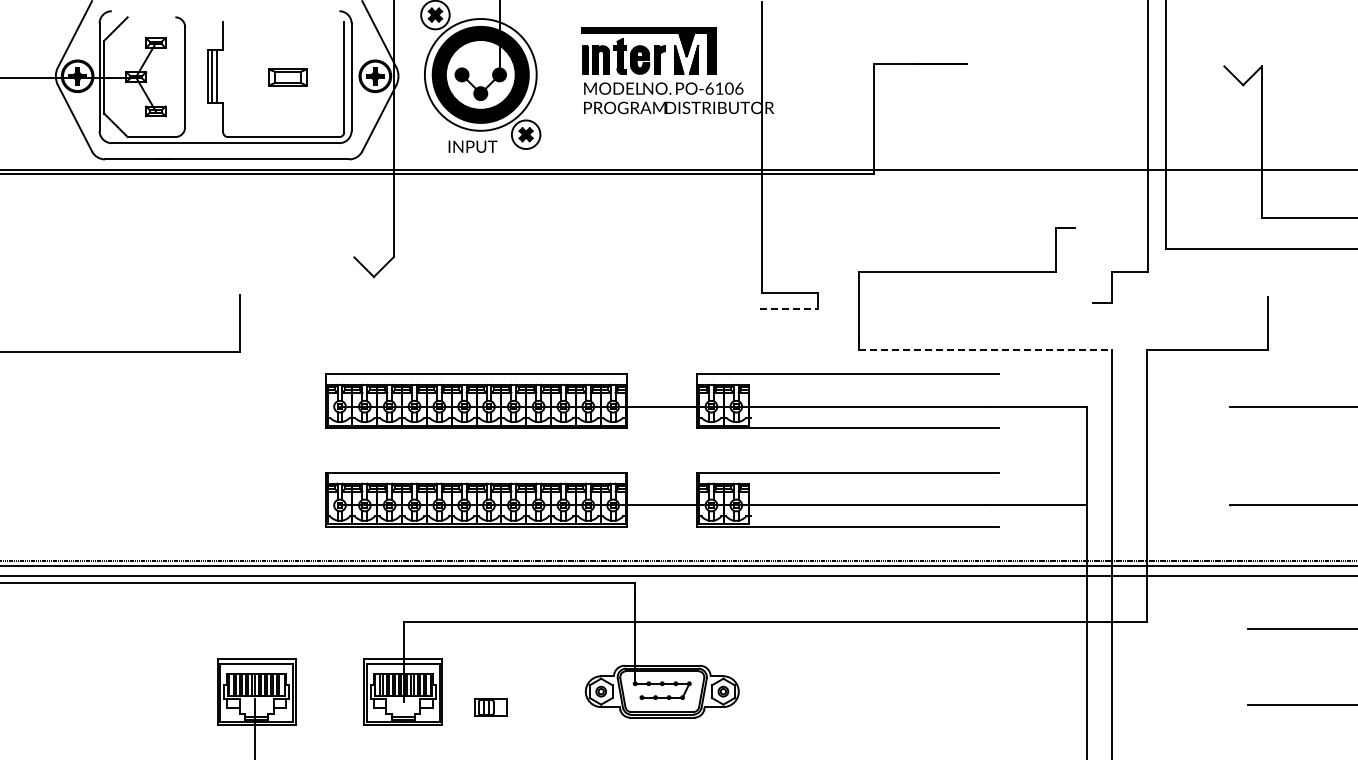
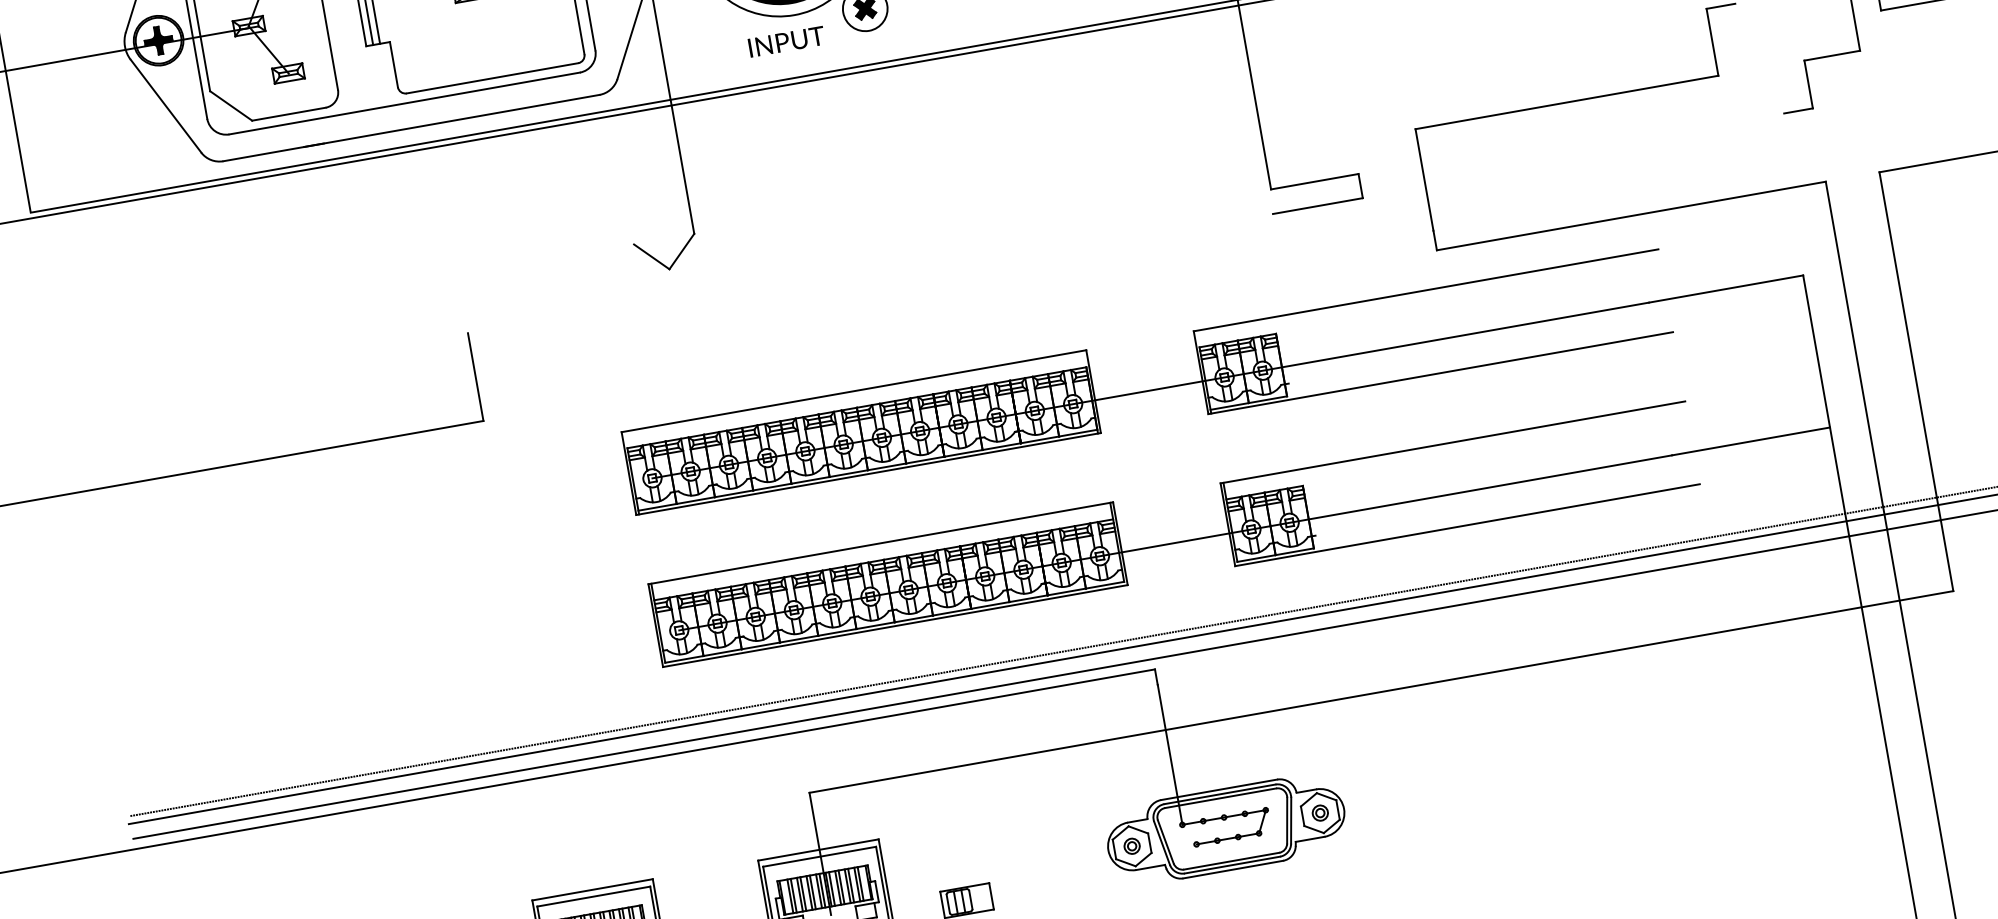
line: (789, 309) -> (1318, 206), dashed -> solid
line: (986, 350) -> (1632, 216), dashed -> solid

